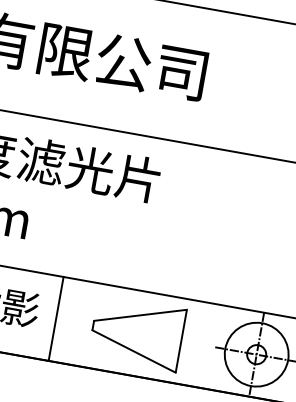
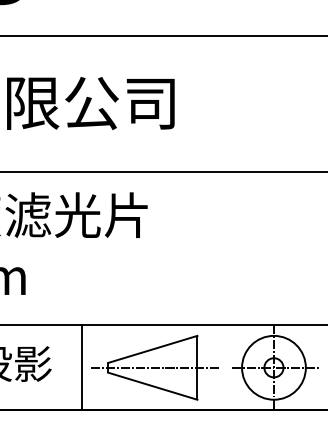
line: (56, 318) -> (82, 367), moved
line: (139, 333) -> (154, 367), added

